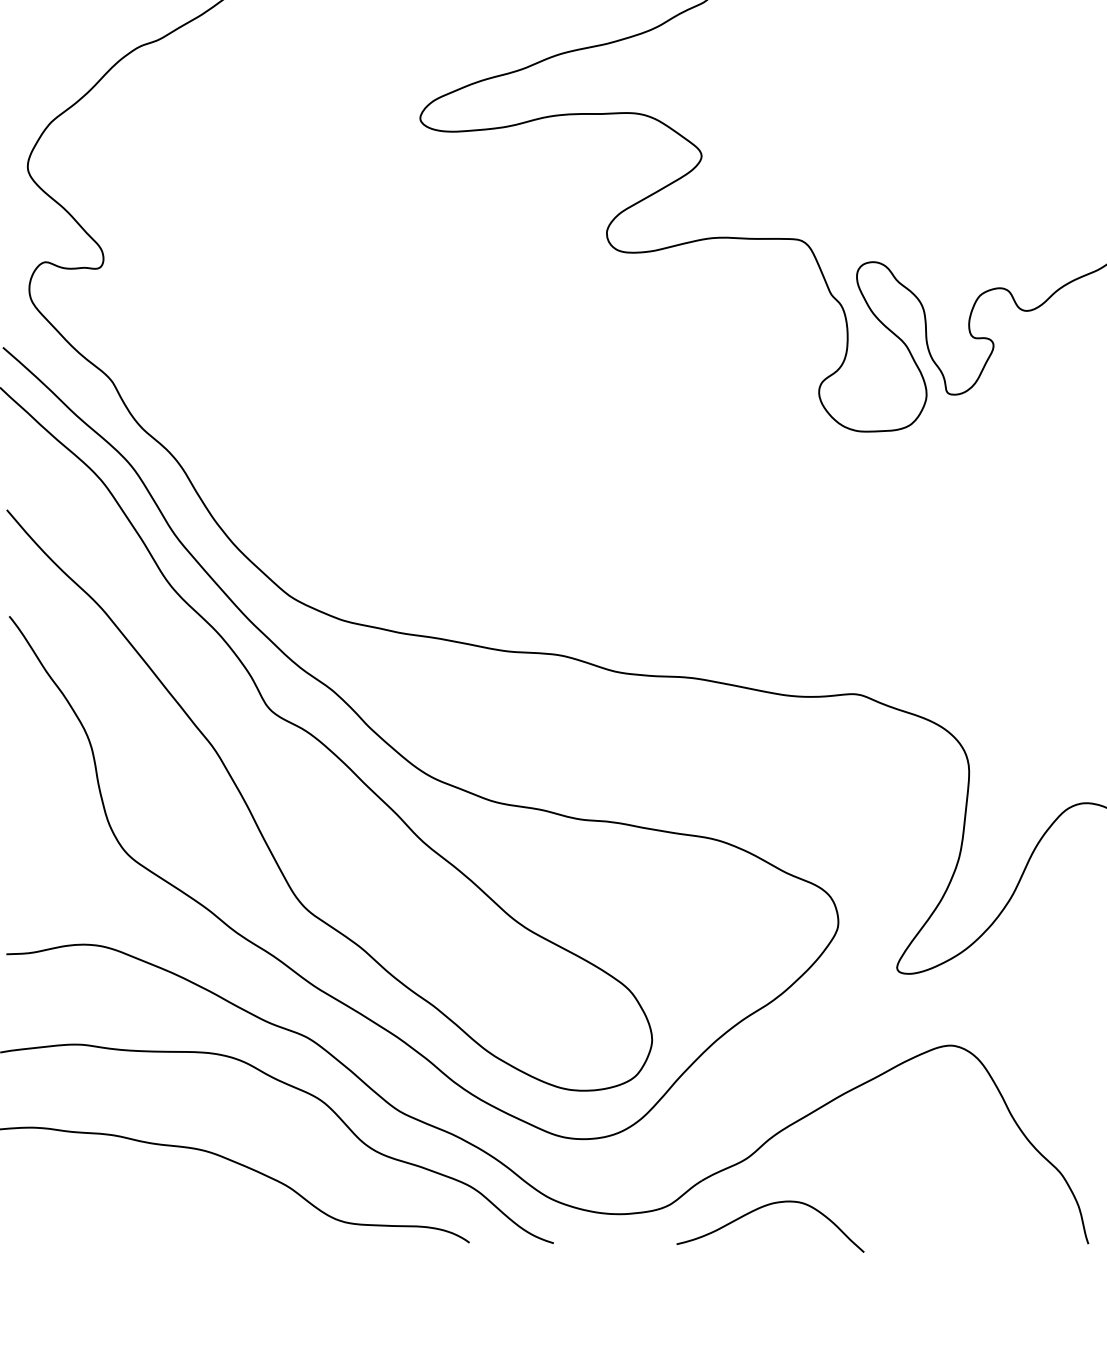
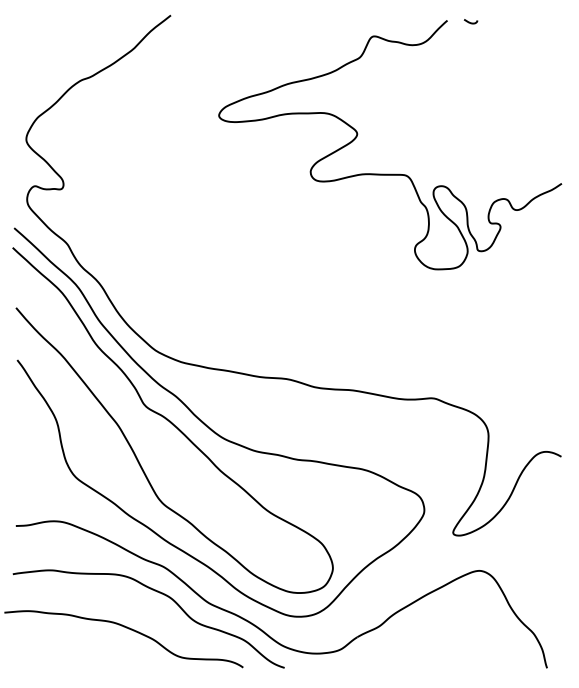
curve: (767, 1207) -> (389, 650), removed

